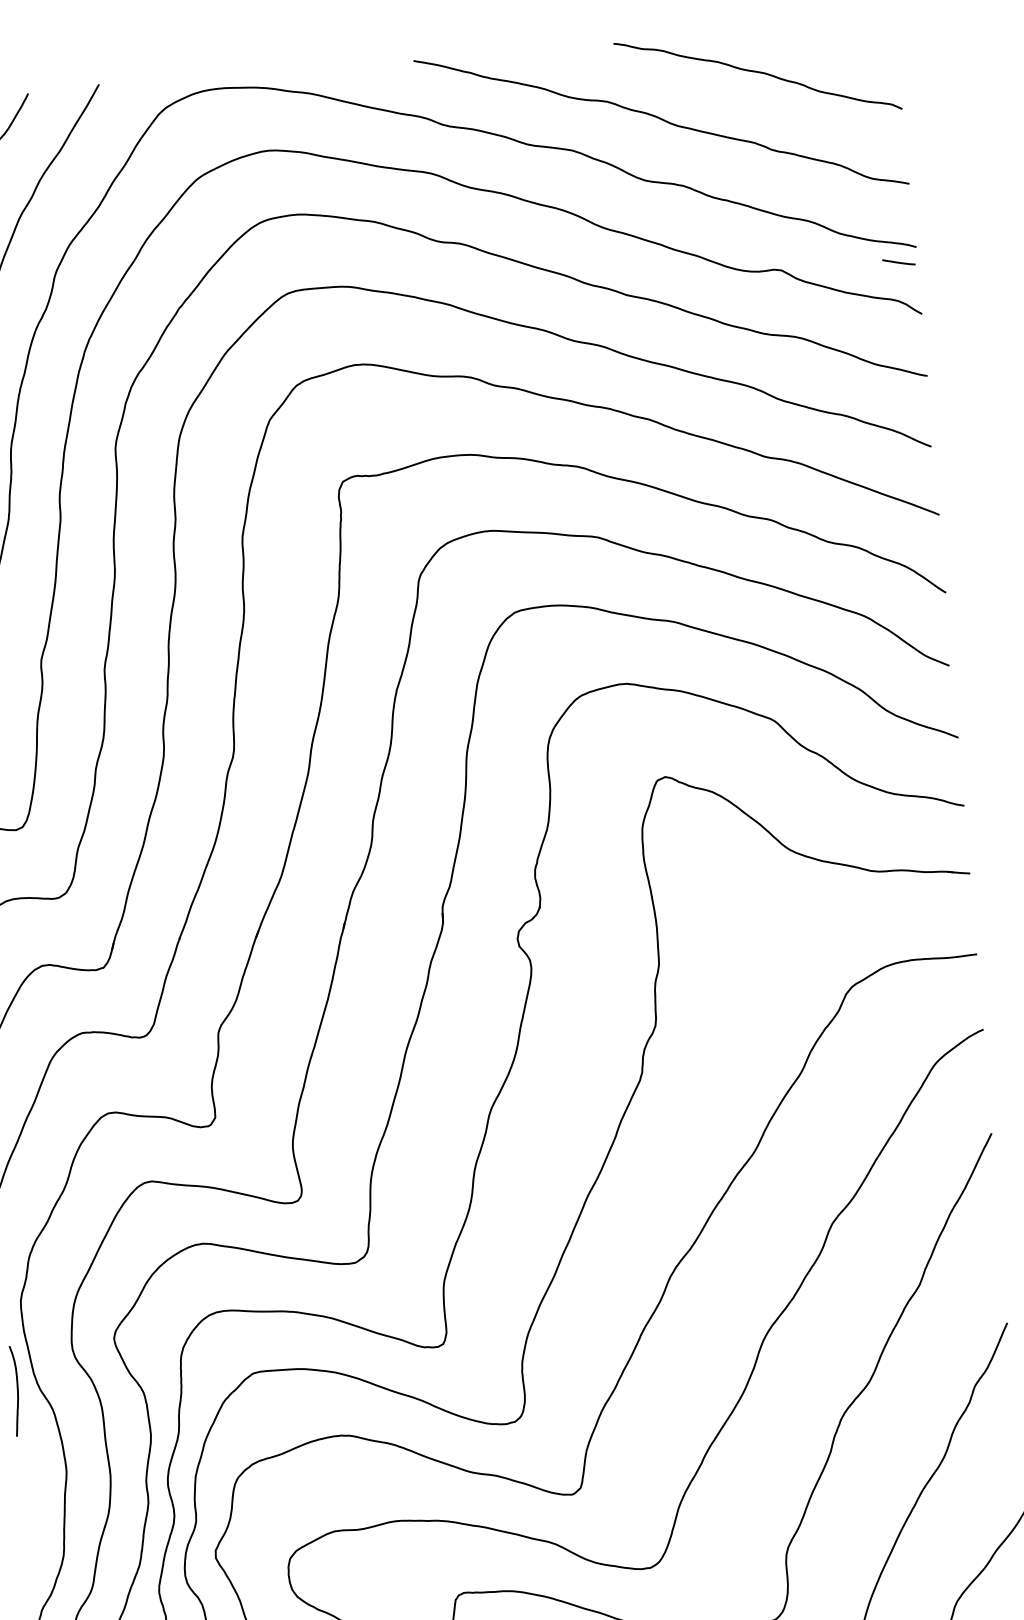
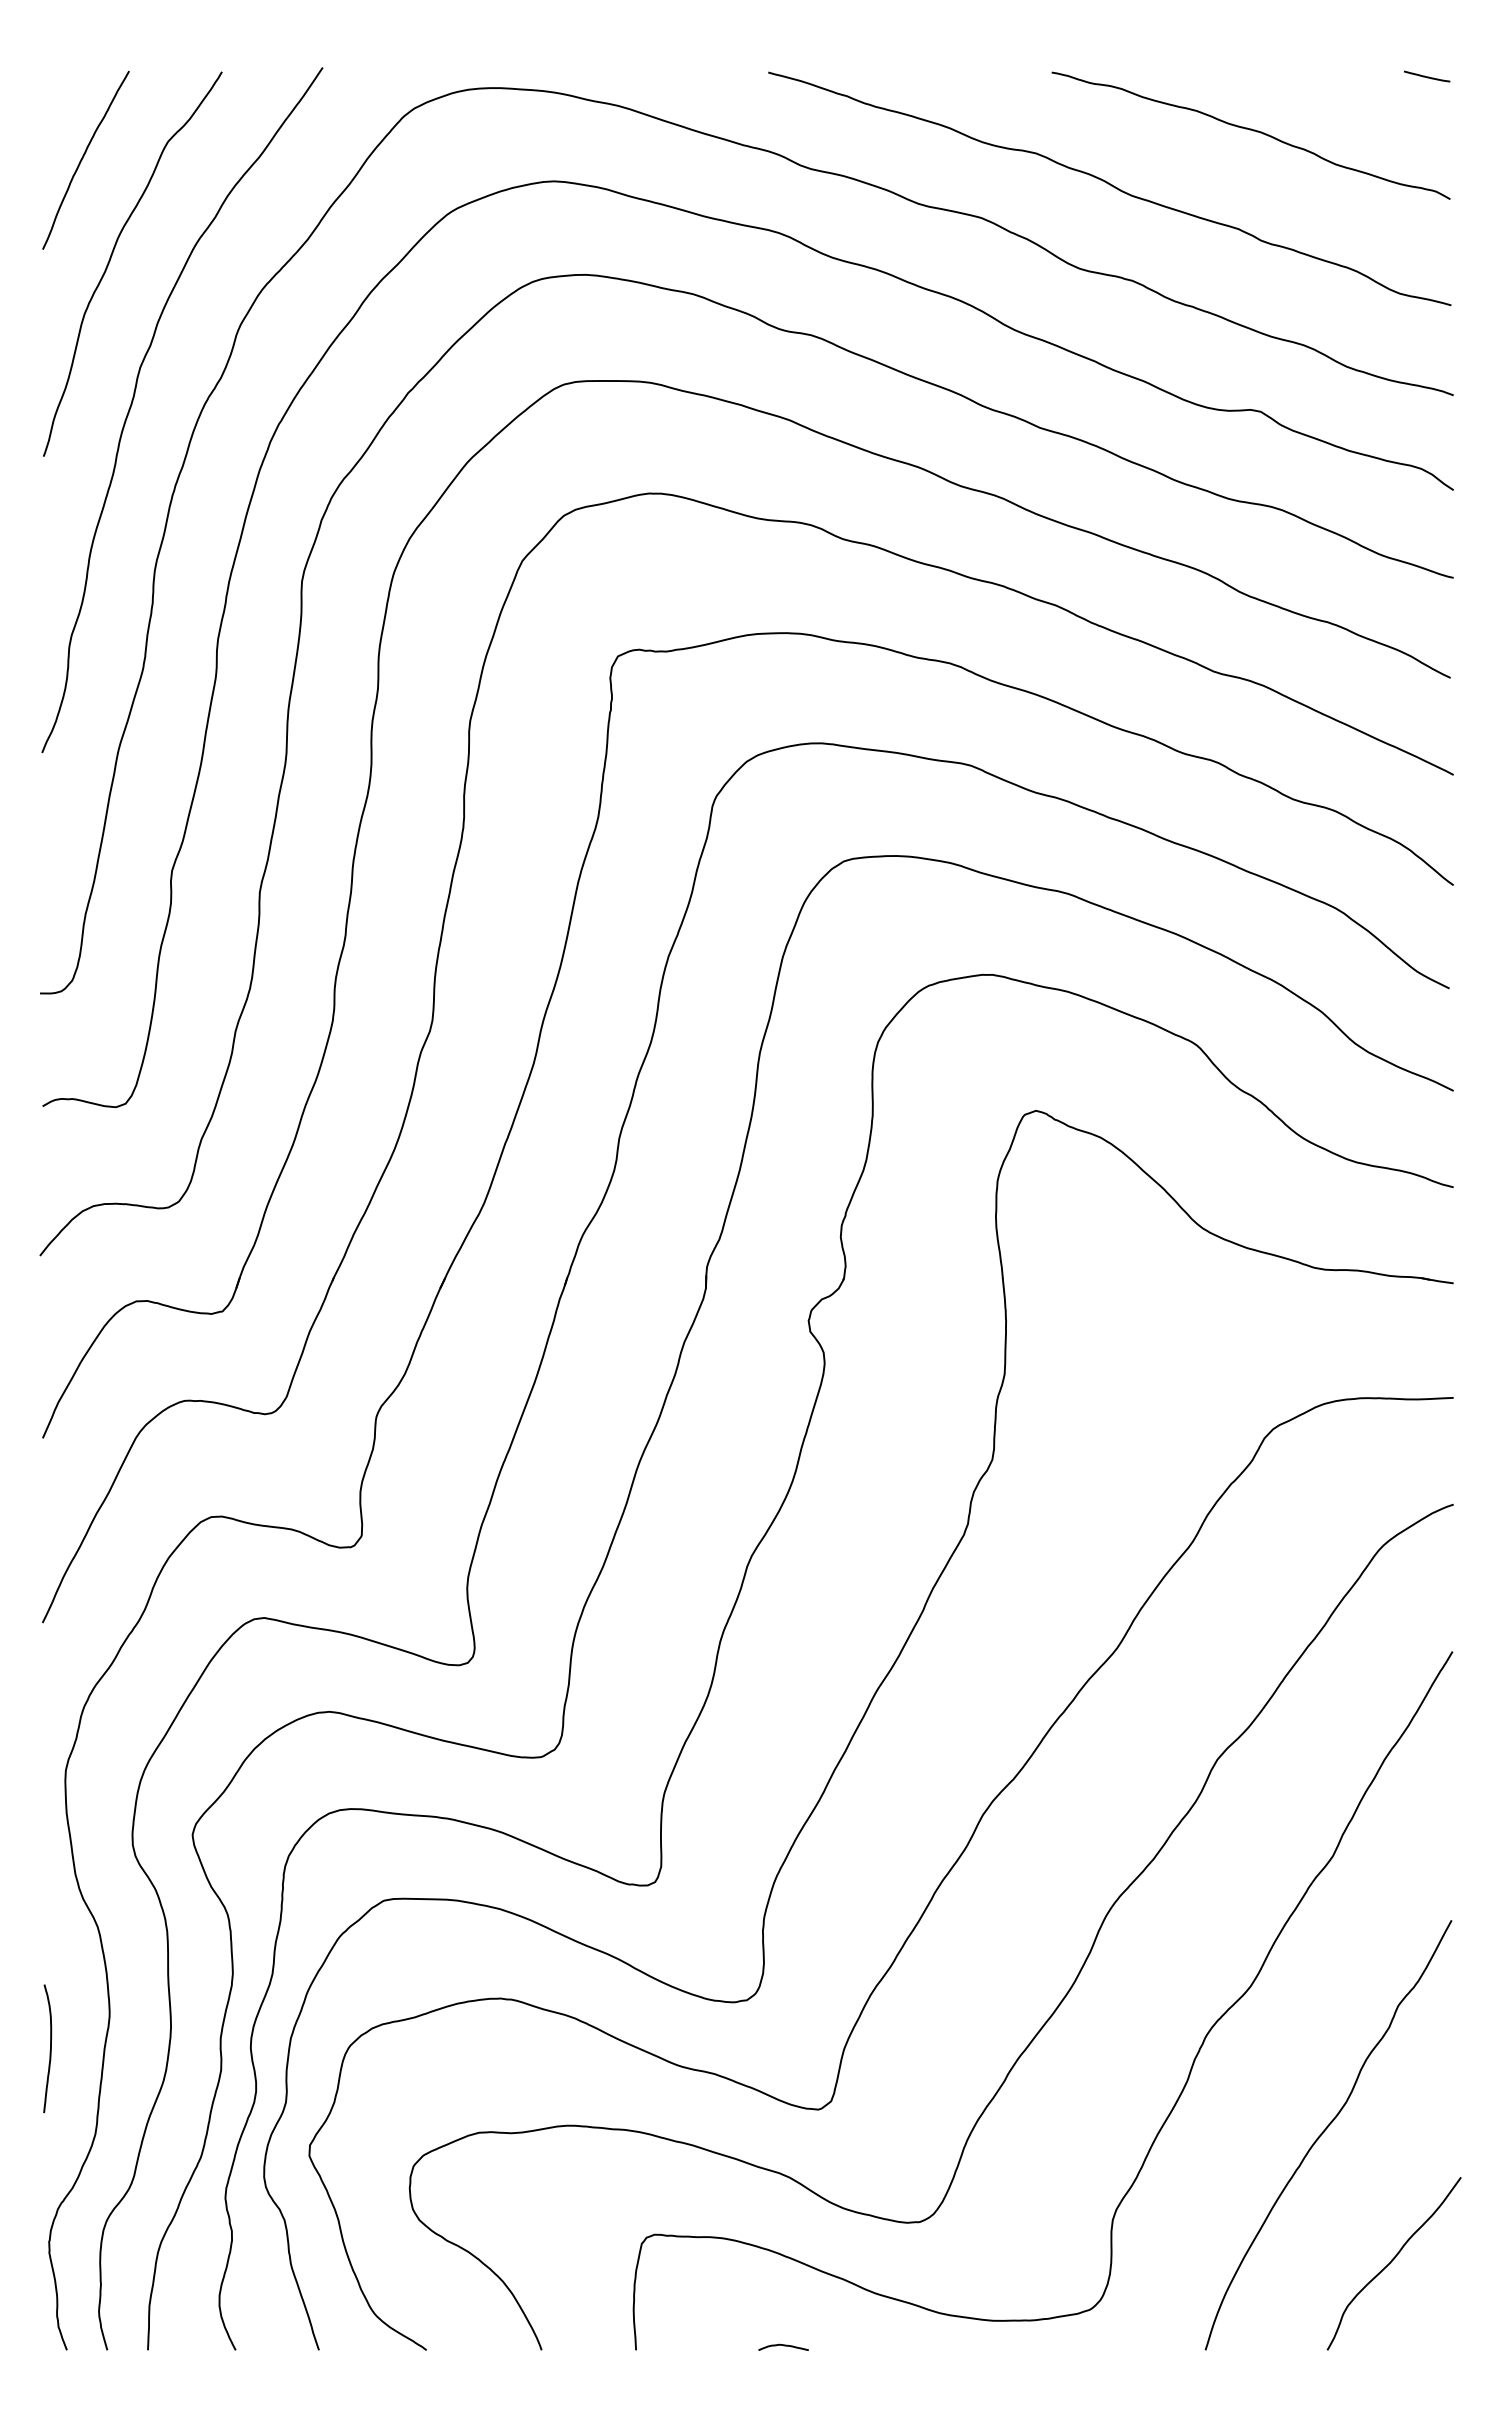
line: (899, 262) -> (1427, 76), moved
curve: (17, 1392) -> (49, 2050), moved

